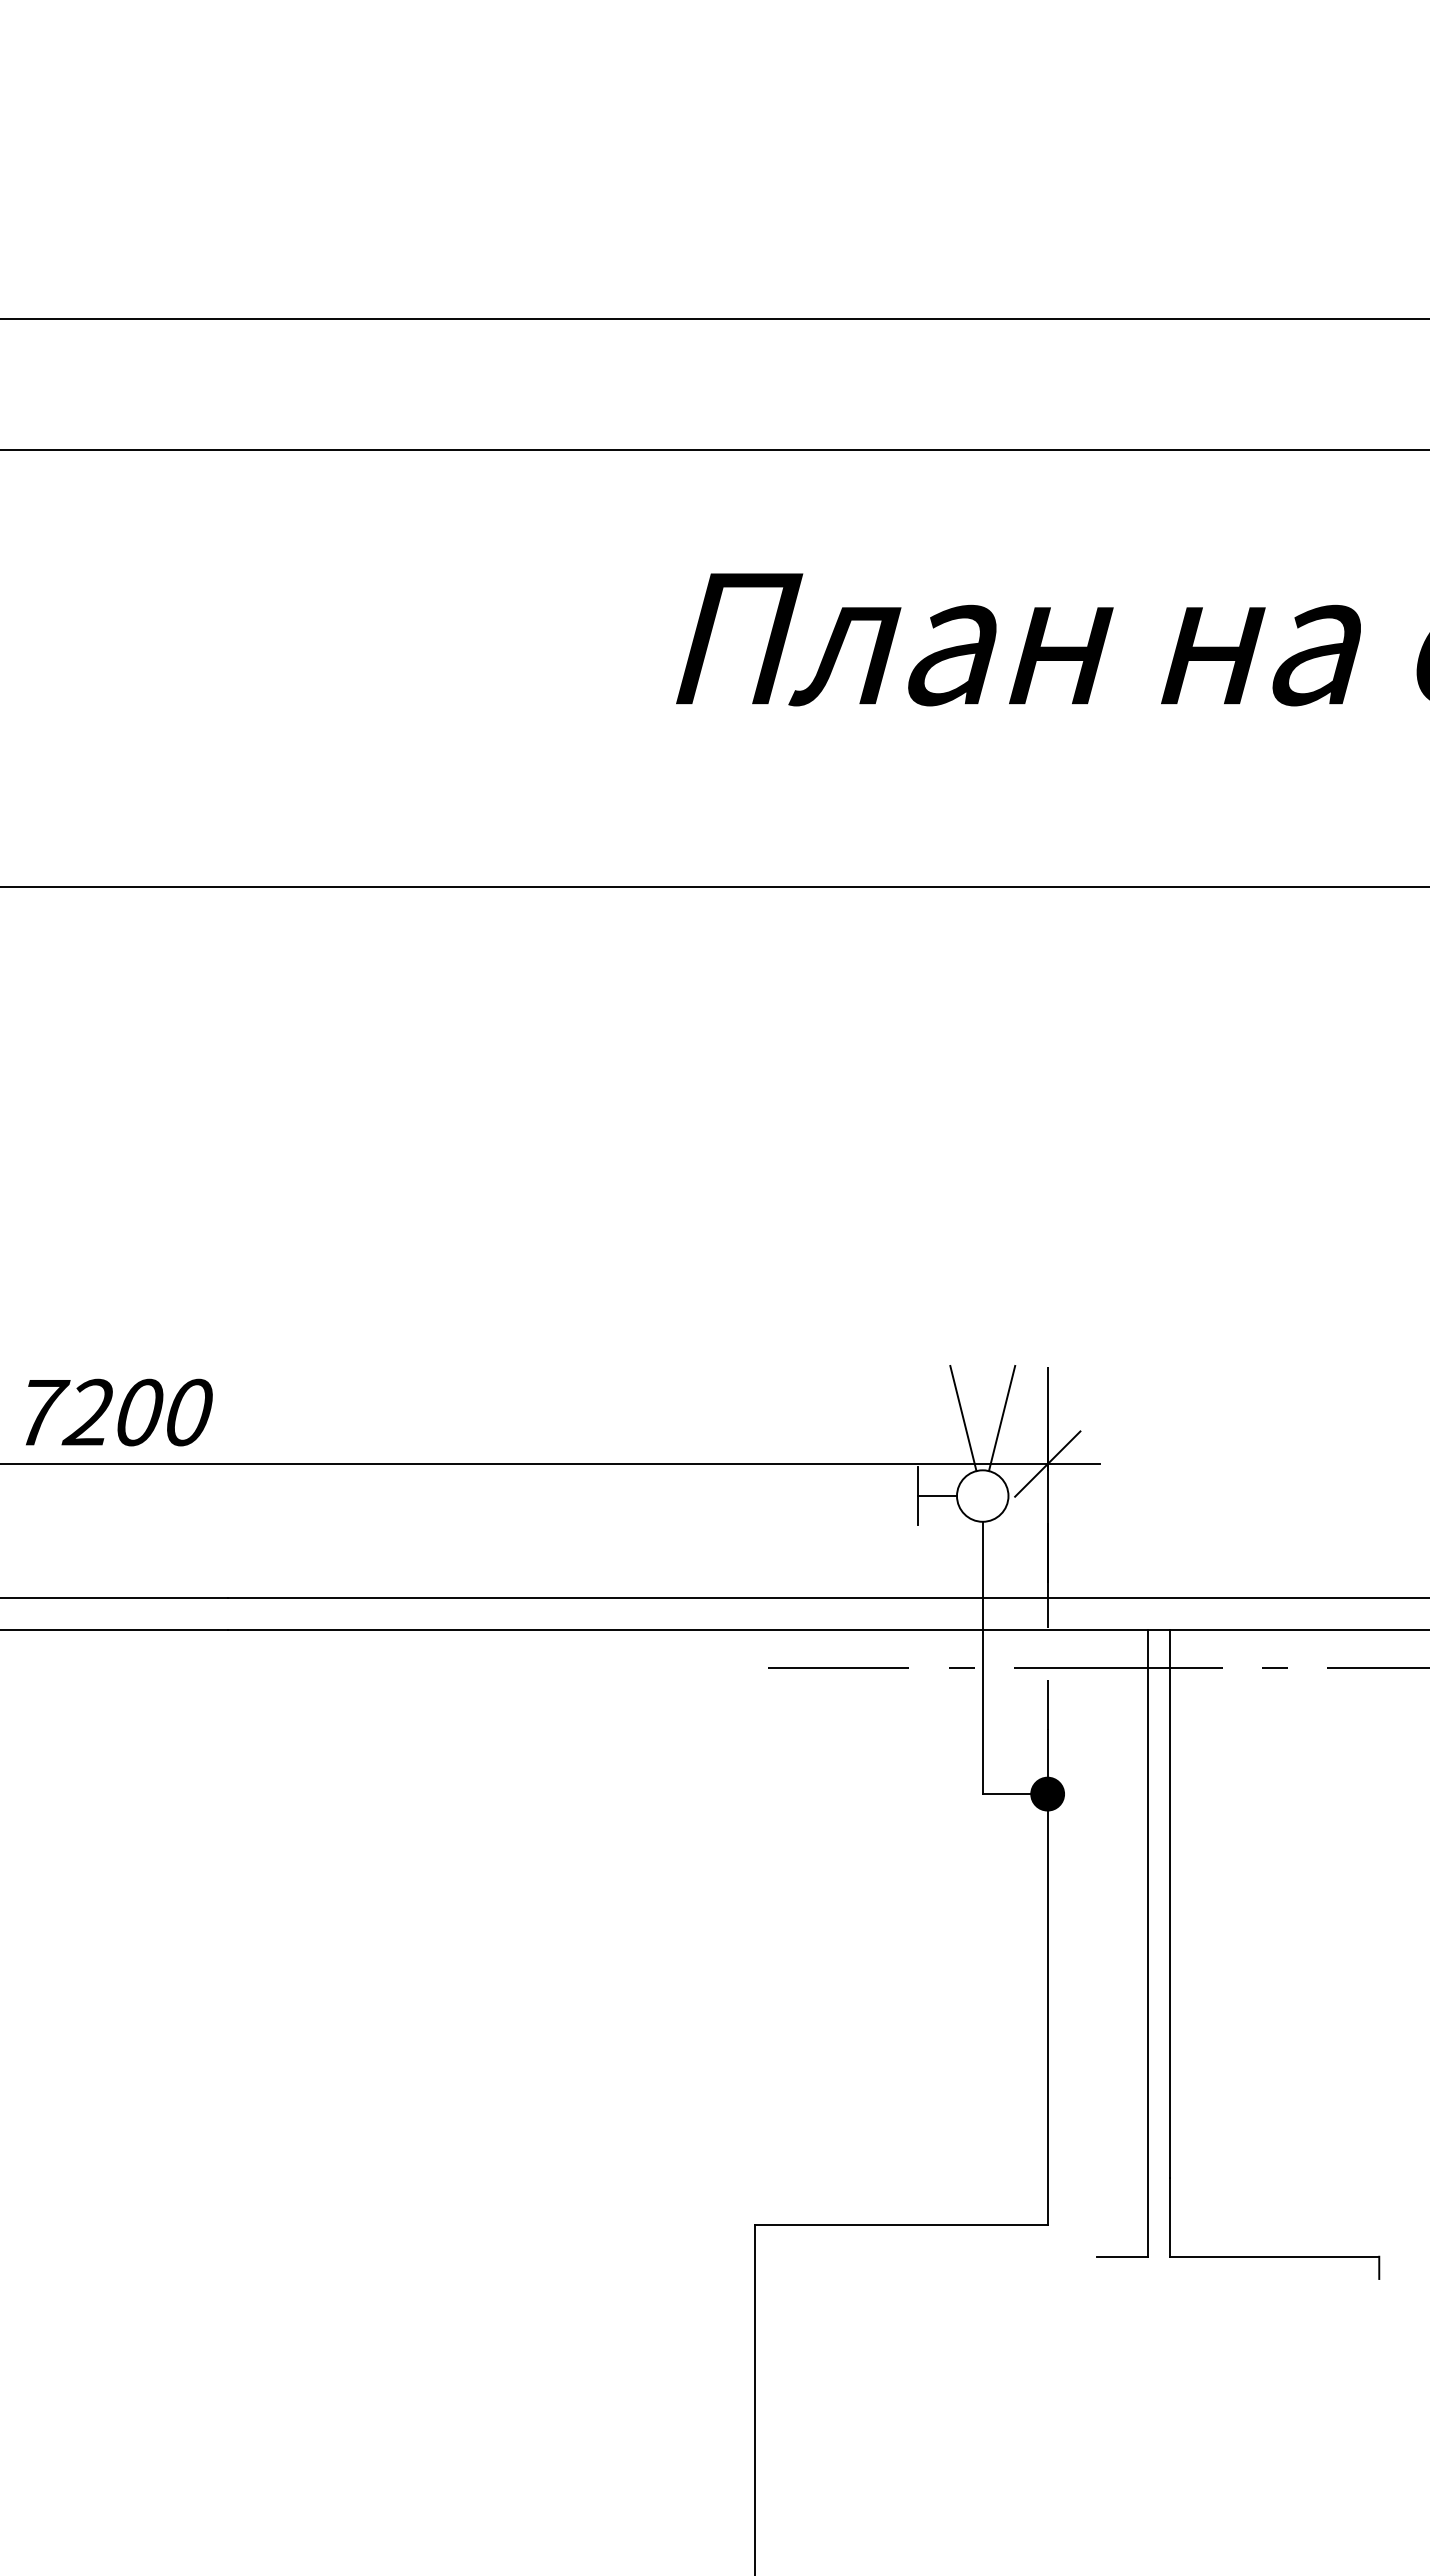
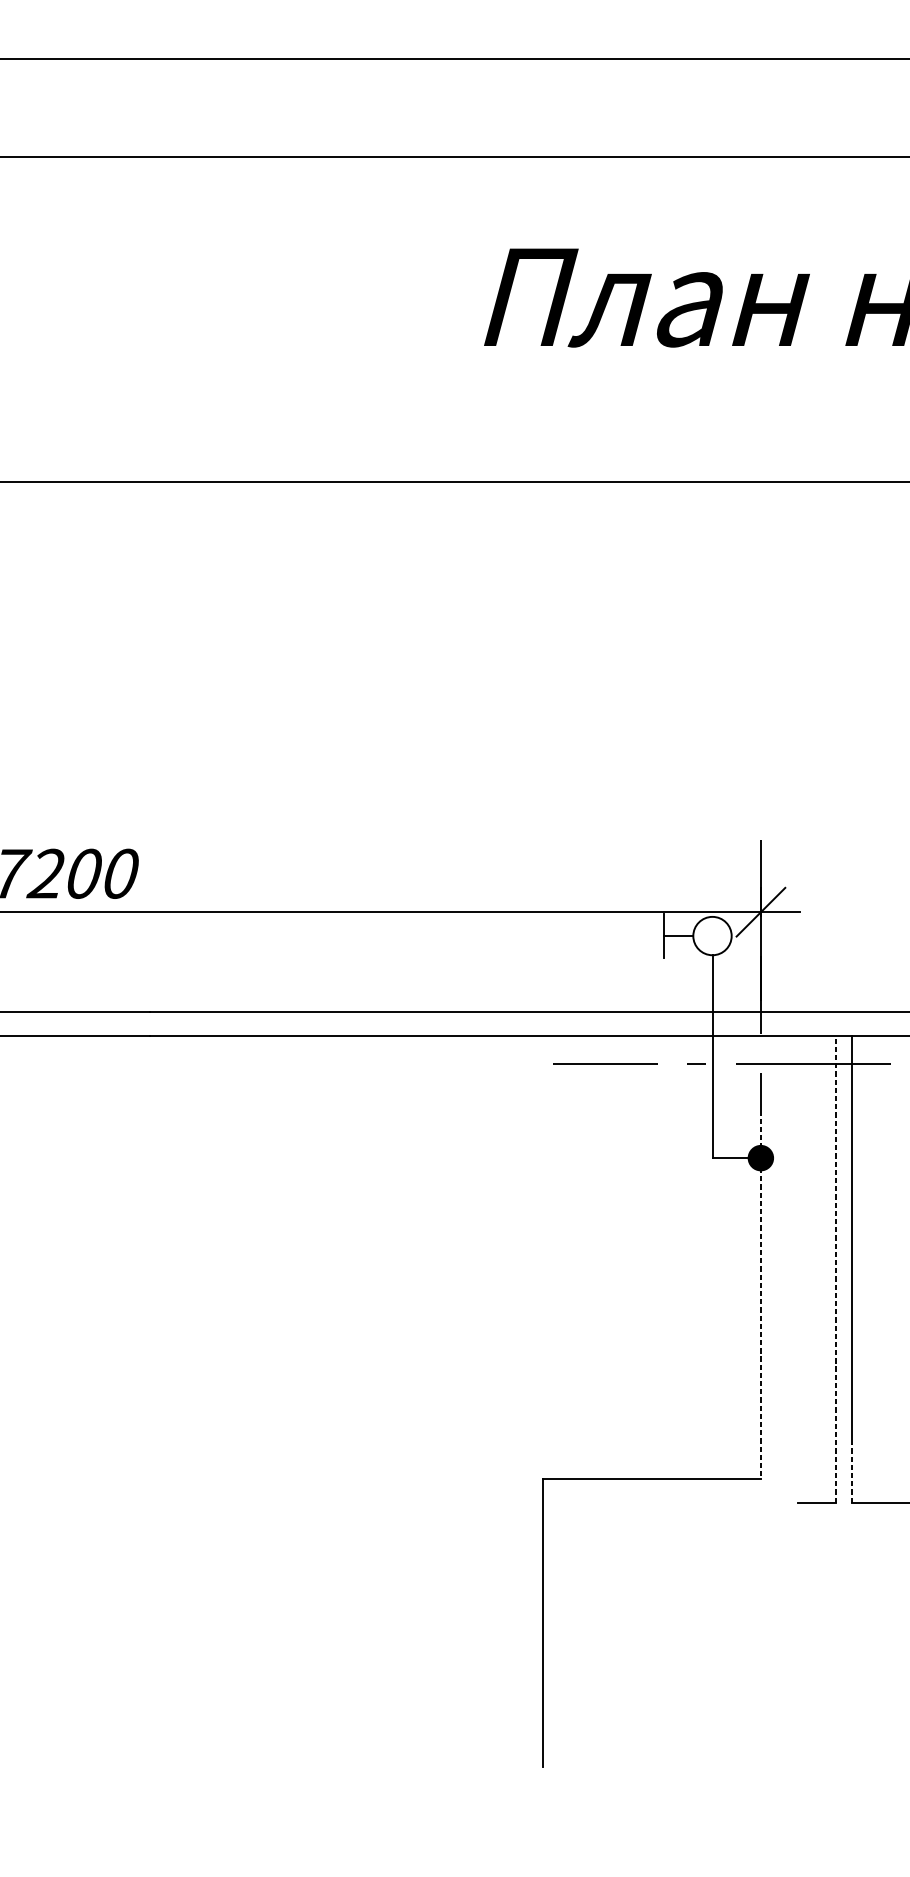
line: (963, 1418) -> (698, 878), removed
line: (1001, 1418) -> (726, 878), removed
line: (1148, 1943) -> (836, 1269), solid -> dashed
line: (1047, 1977) -> (760, 1294), solid -> dashed
line: (1170, 2217) -> (852, 1473), solid -> dashed

